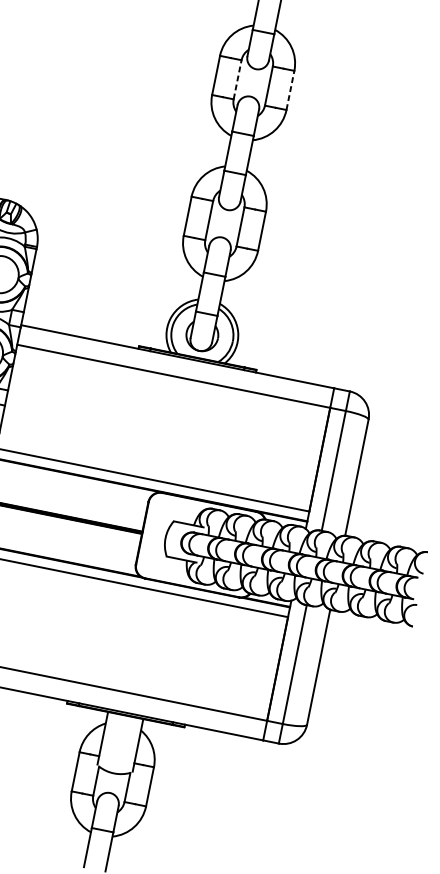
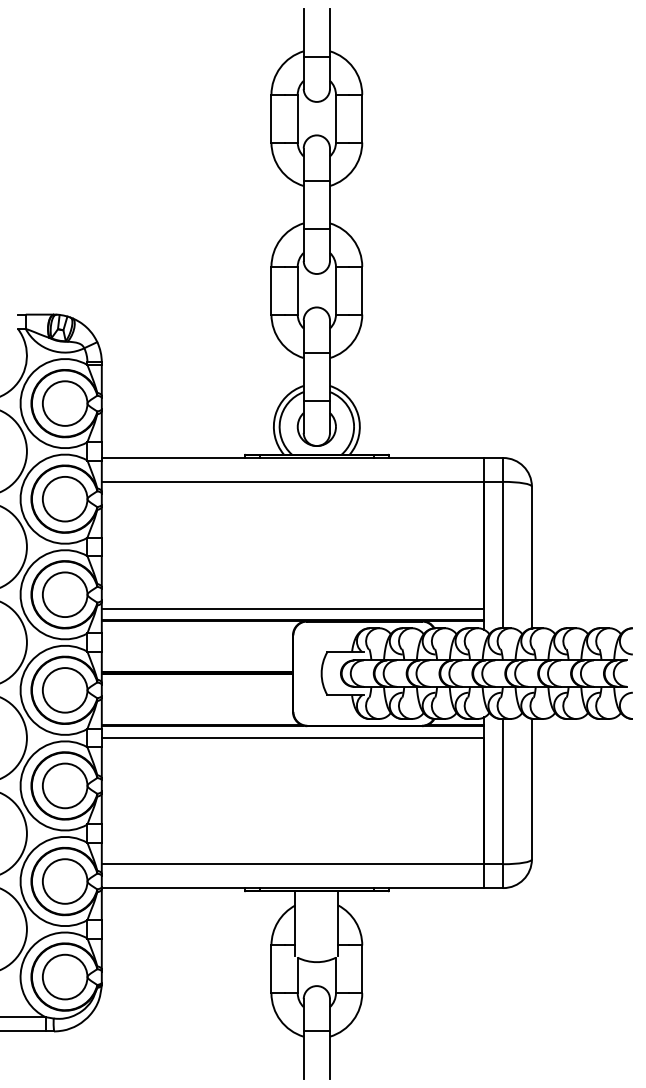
line: (237, 79) -> (297, 118), dashed -> solid
line: (290, 90) -> (362, 118), dashed -> solid

